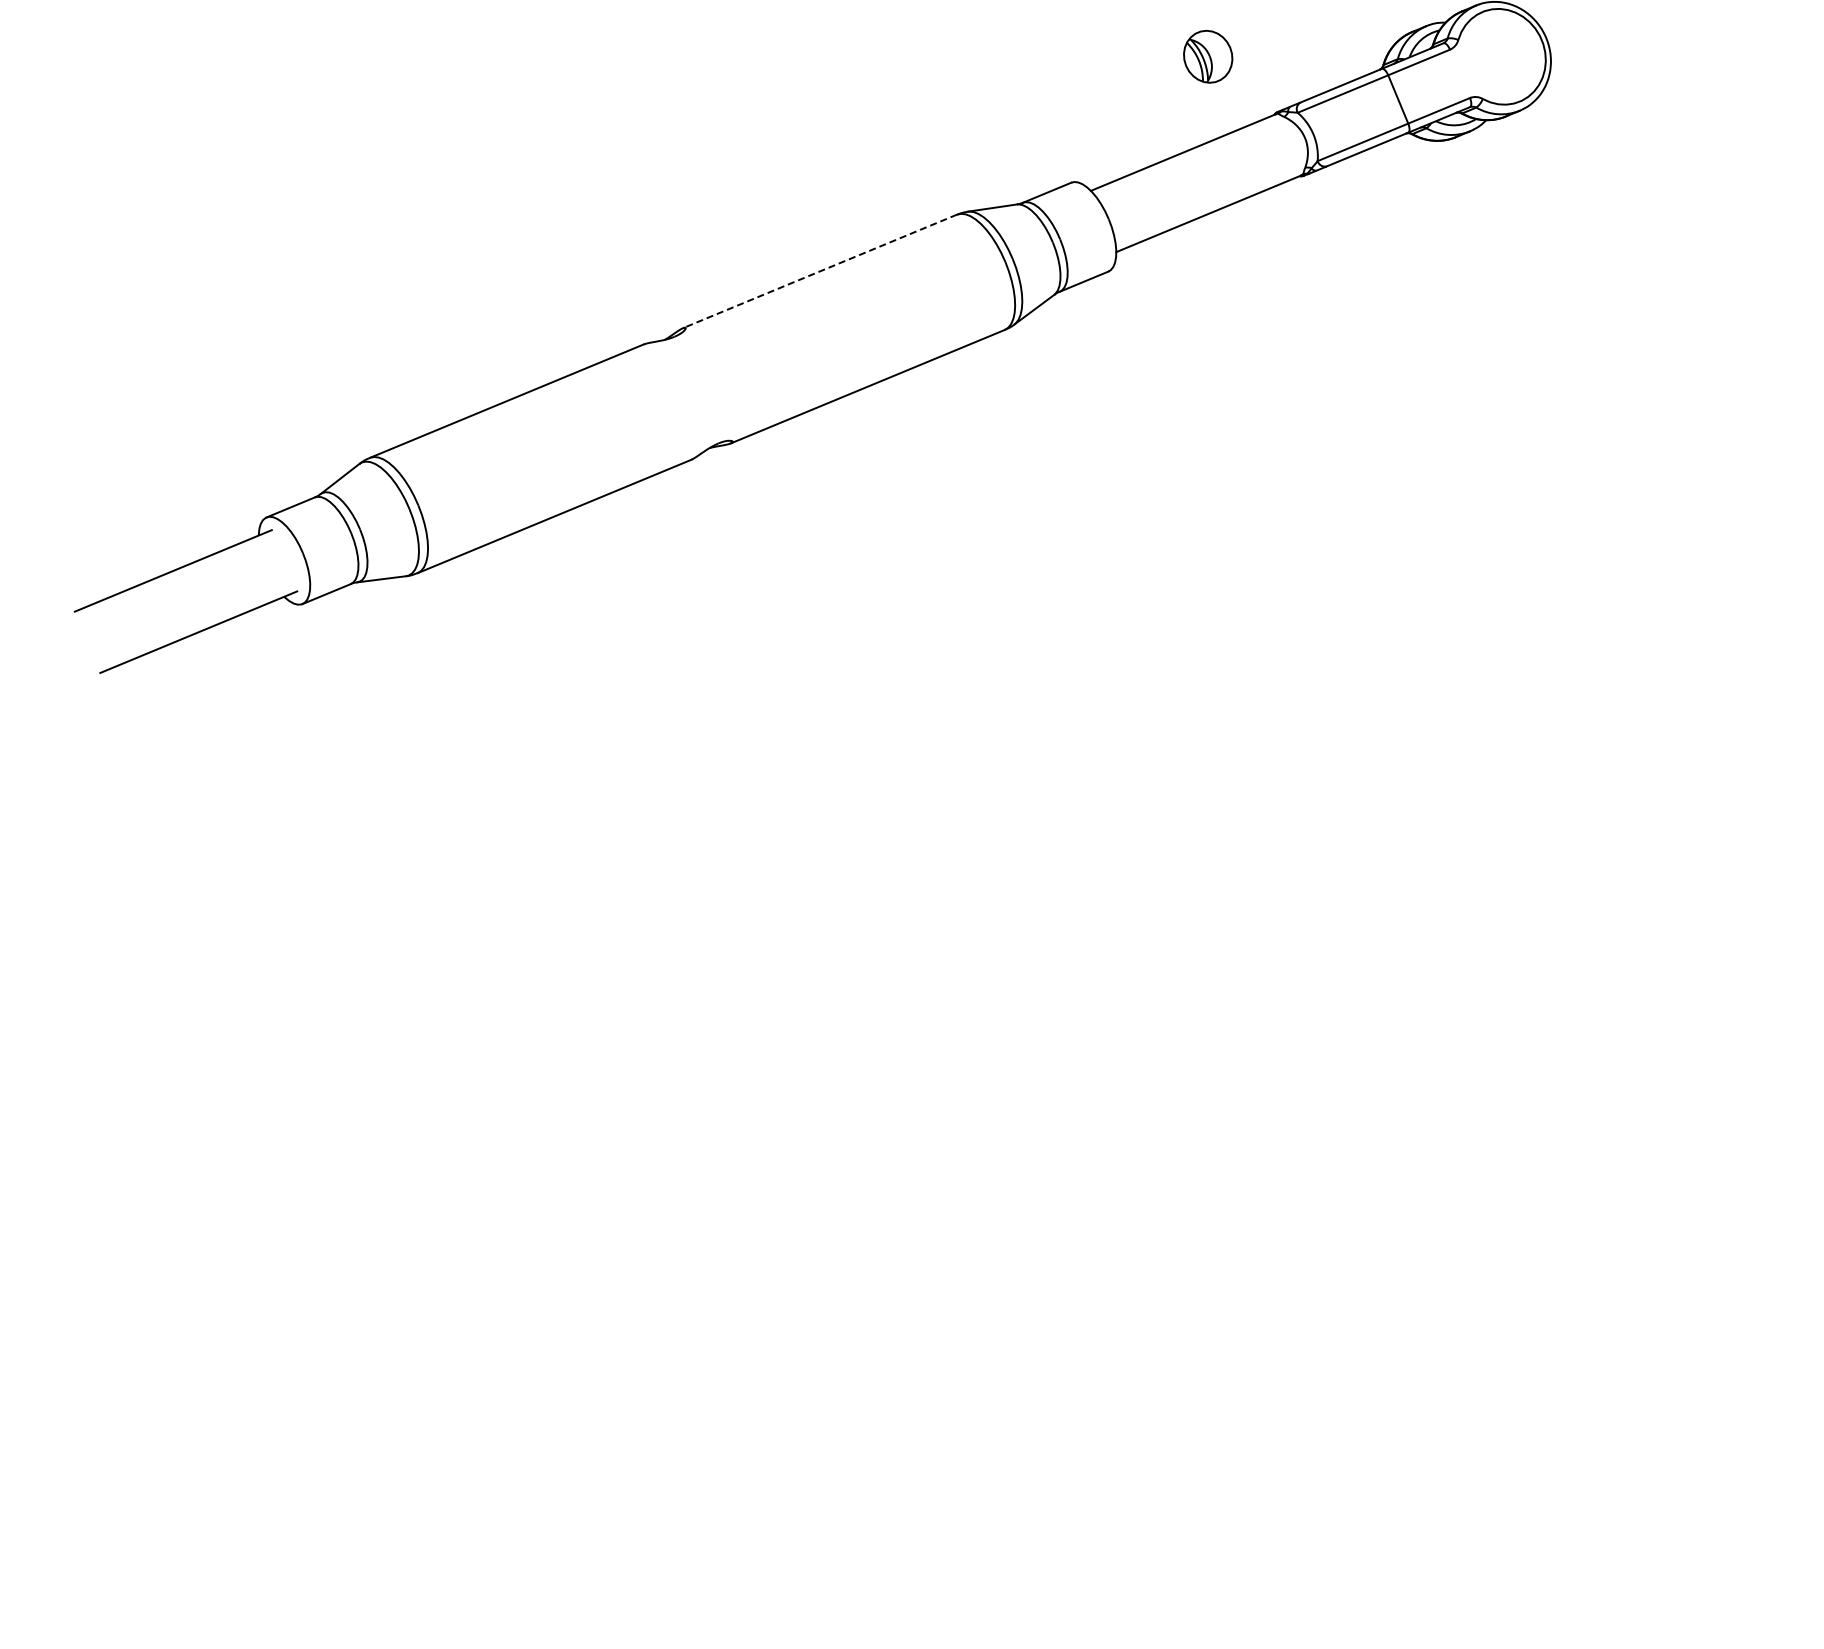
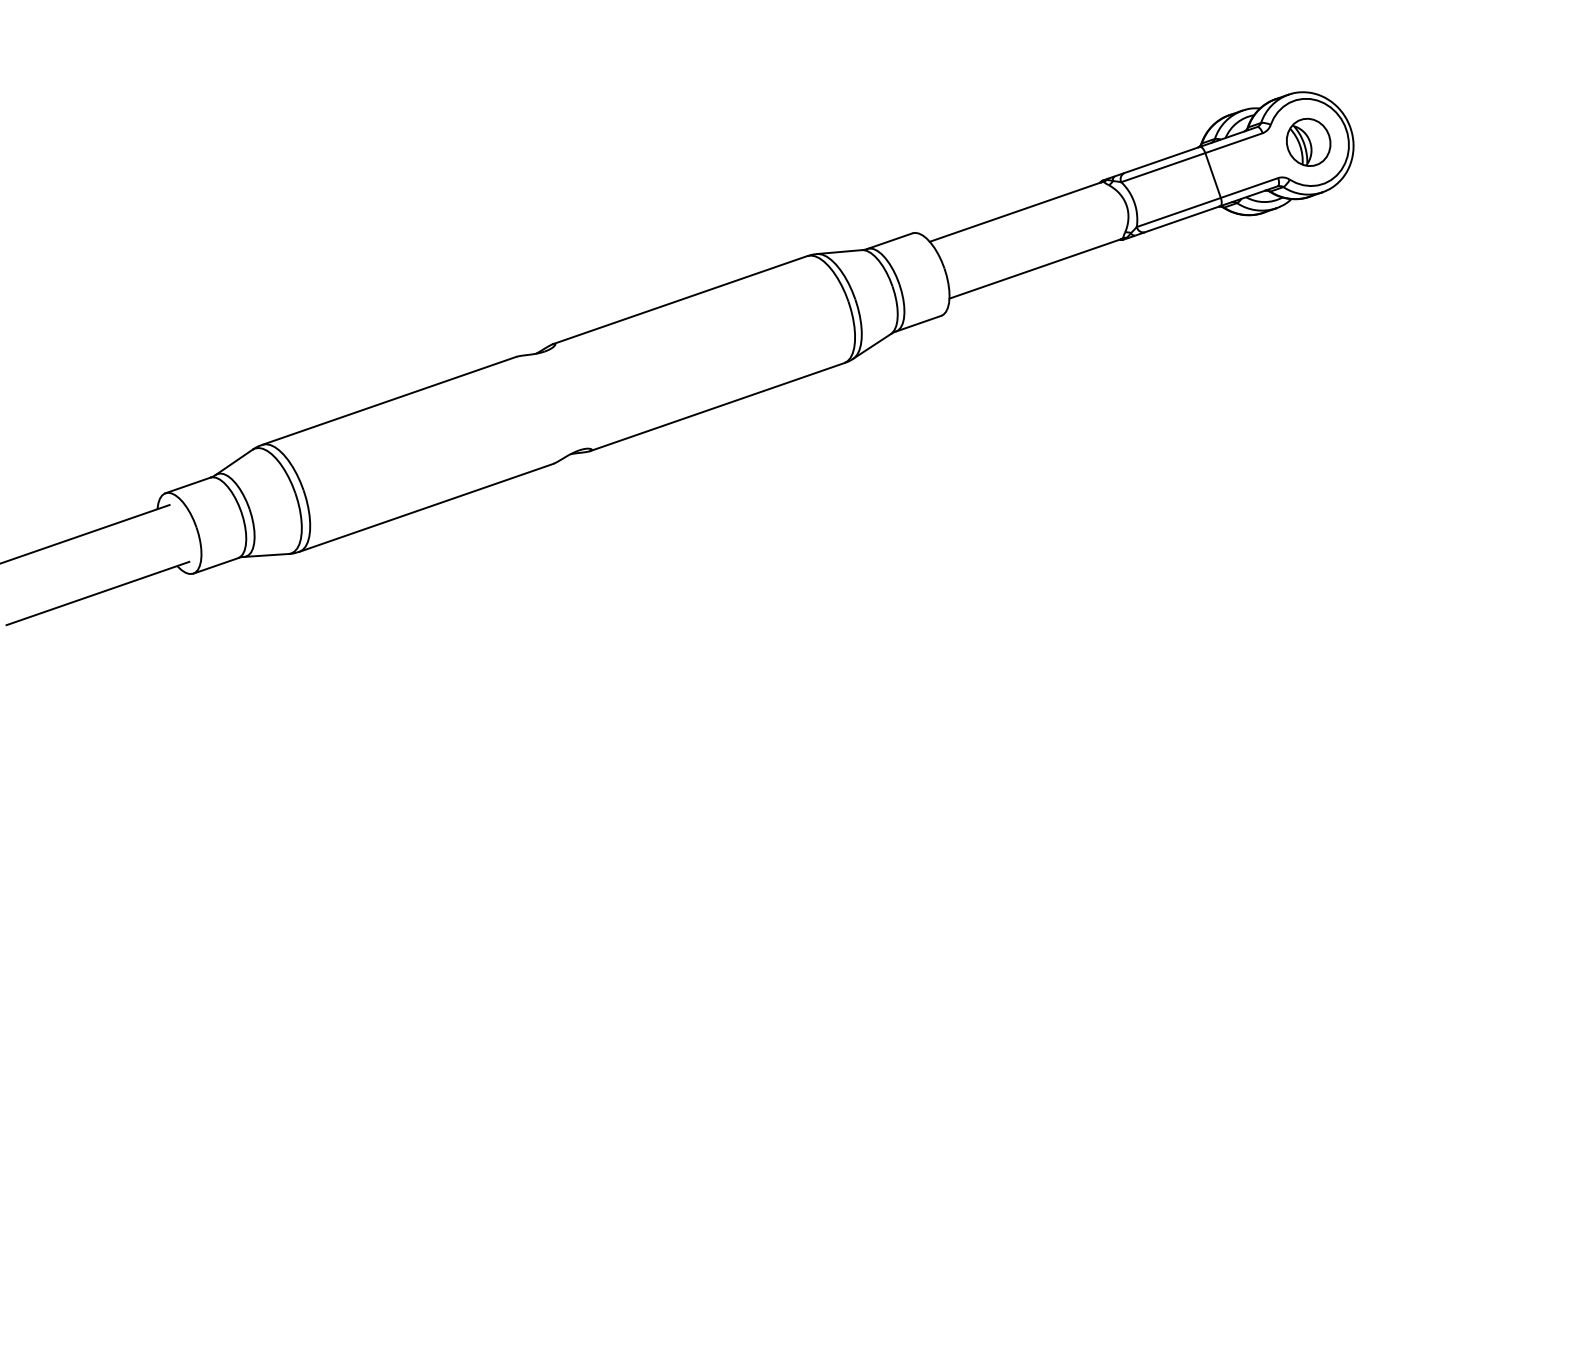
part: (1208, 56) -> (1308, 142), moved
line: (819, 271) -> (679, 300), dashed -> solid

